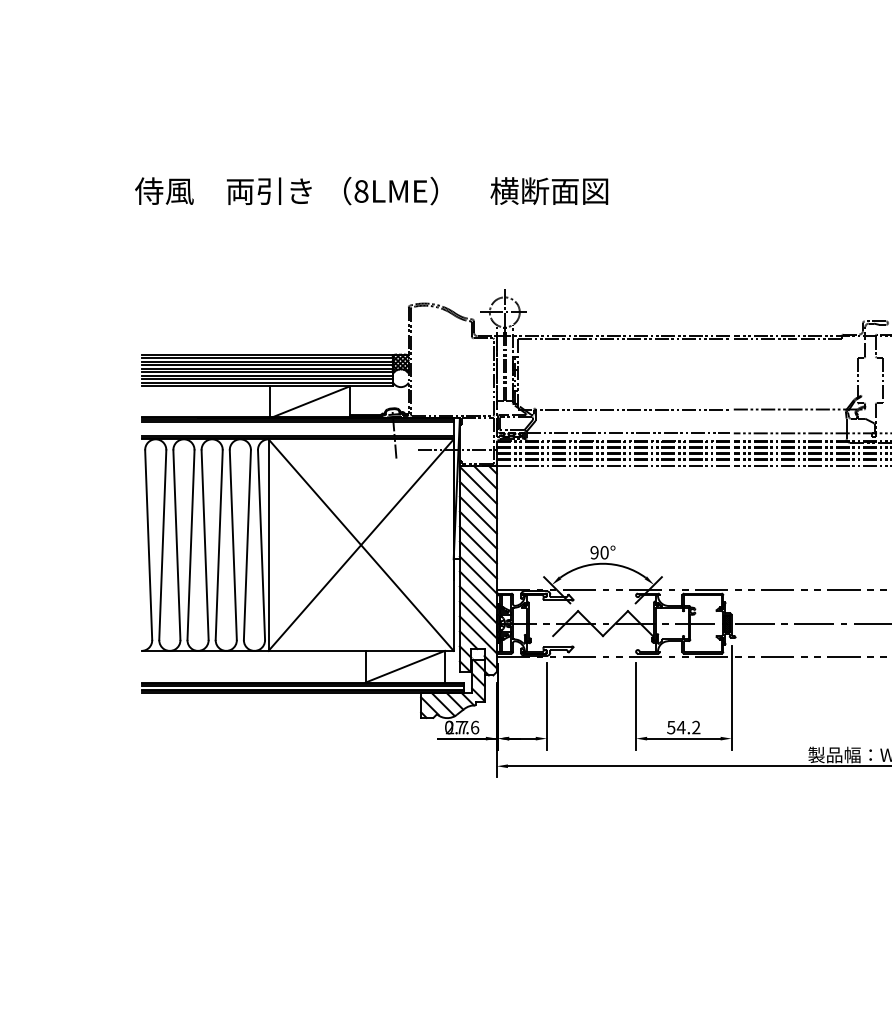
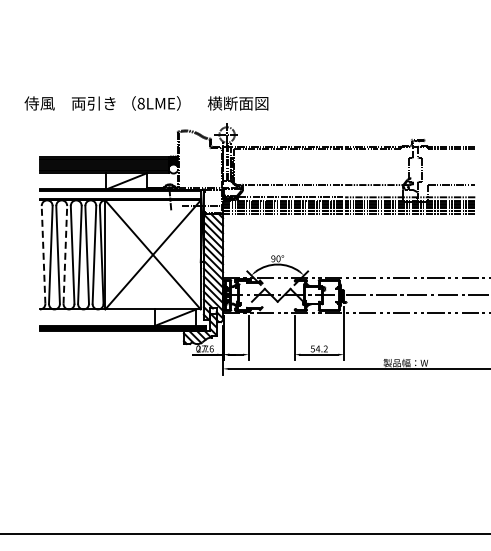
text: (371, 191) -> (146, 103), moved
line: (148, 544) -> (43, 254), solid -> dashed
line: (191, 544) -> (65, 254), solid -> dashed

